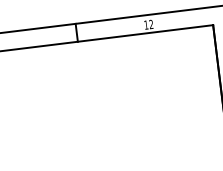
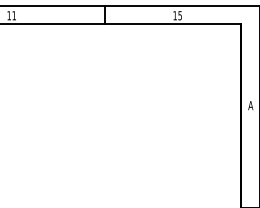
text: (150, 24) -> (179, 15), 12 -> 15

